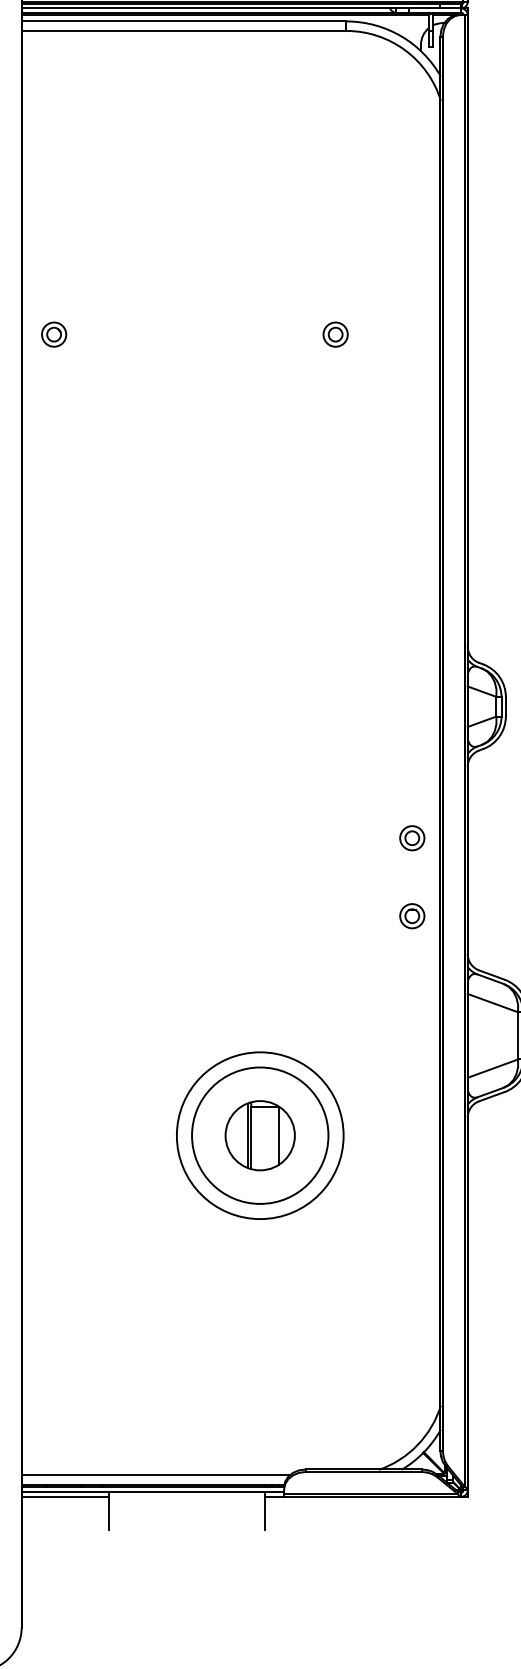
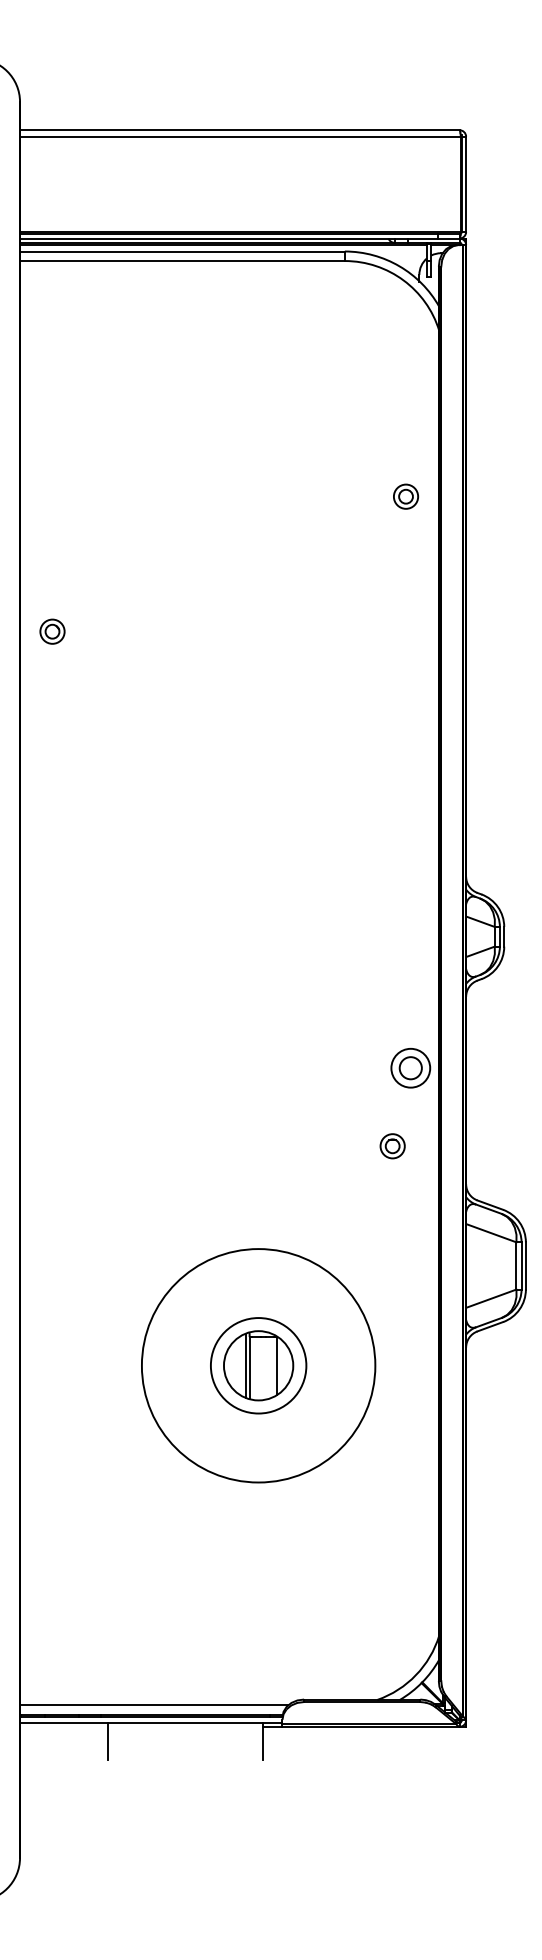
part: (54, 334) -> (52, 631), moved
part: (335, 334) -> (405, 496), moved
part: (412, 838) -> (410, 1068), size x1.6
part: (412, 916) -> (392, 1146), moved
circle: (260, 1135) -> (258, 1365), size x0.7
circle: (260, 1135) -> (258, 1365), size x1.4
line: (65, 1496) -> (63, 1726), removed

